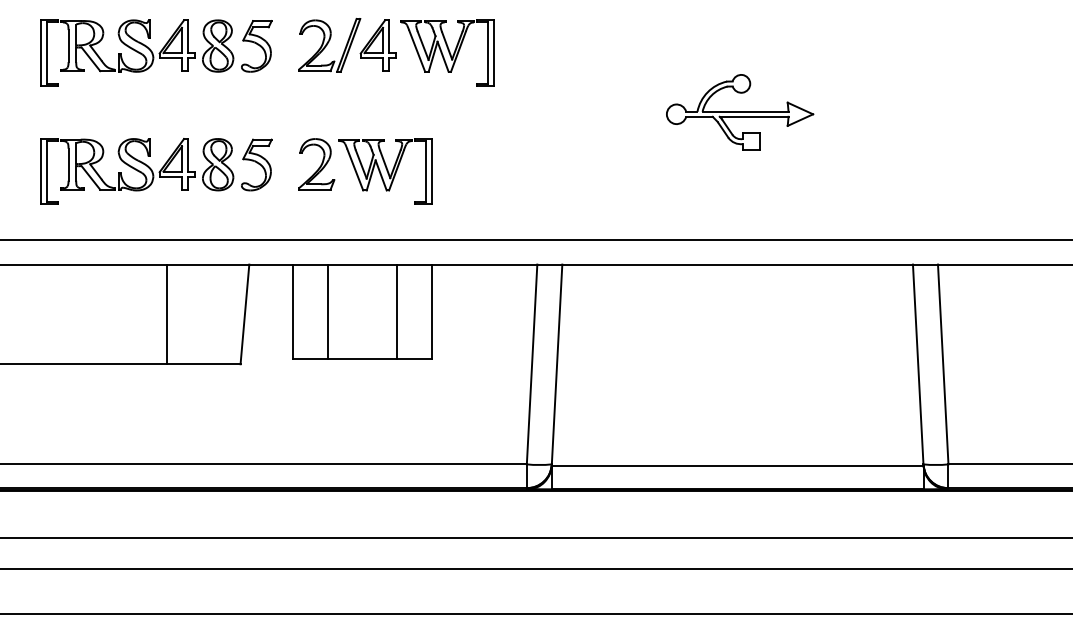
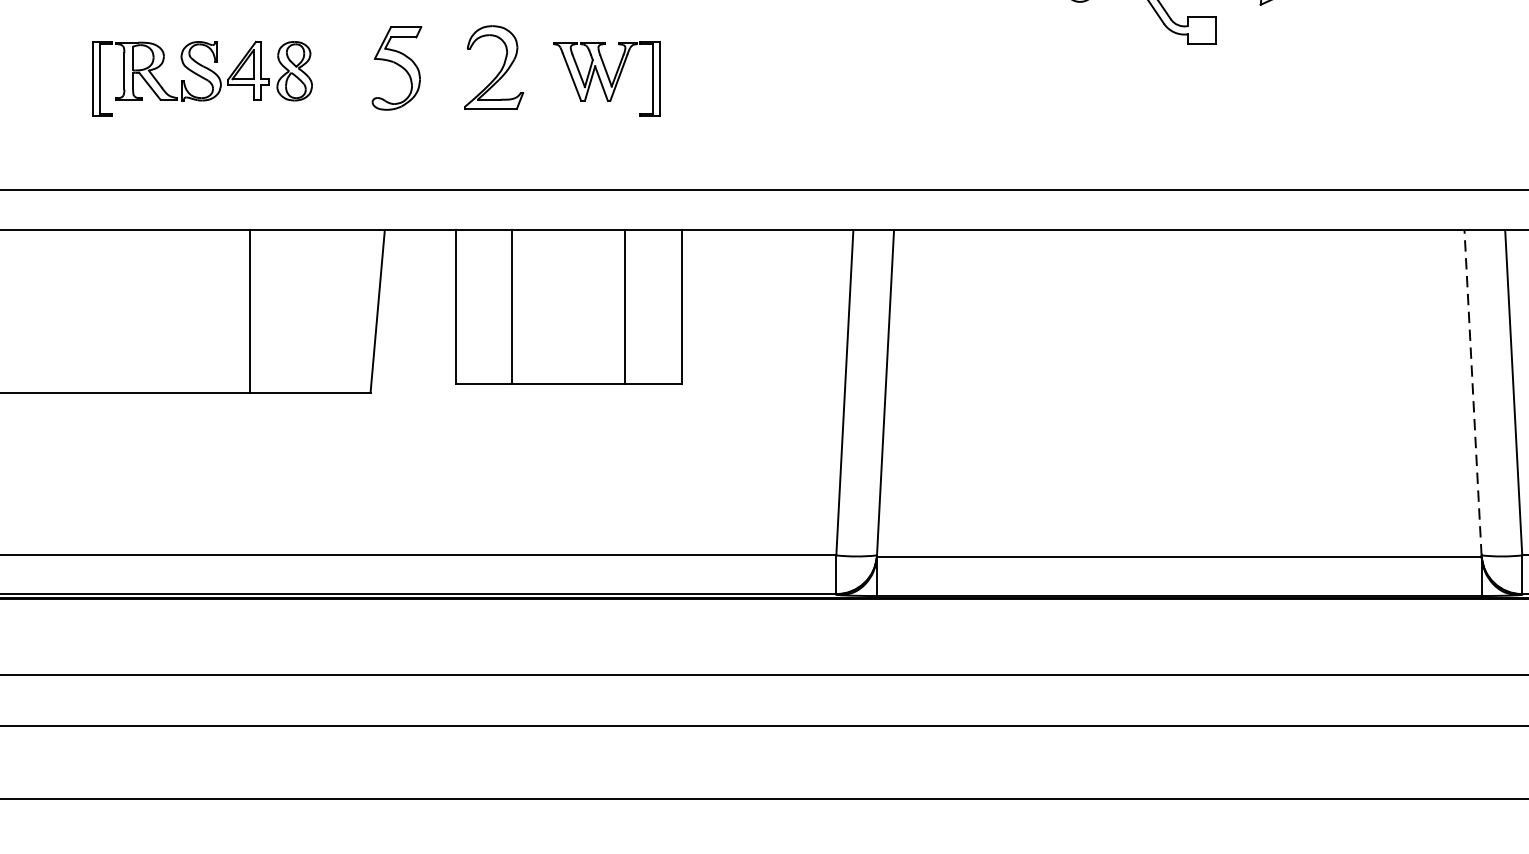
part: (137, 171) -> (202, 78), size x0.7
part: (385, 171) -> (606, 78), size x0.7
line: (918, 363) -> (1473, 391), solid -> dashed

